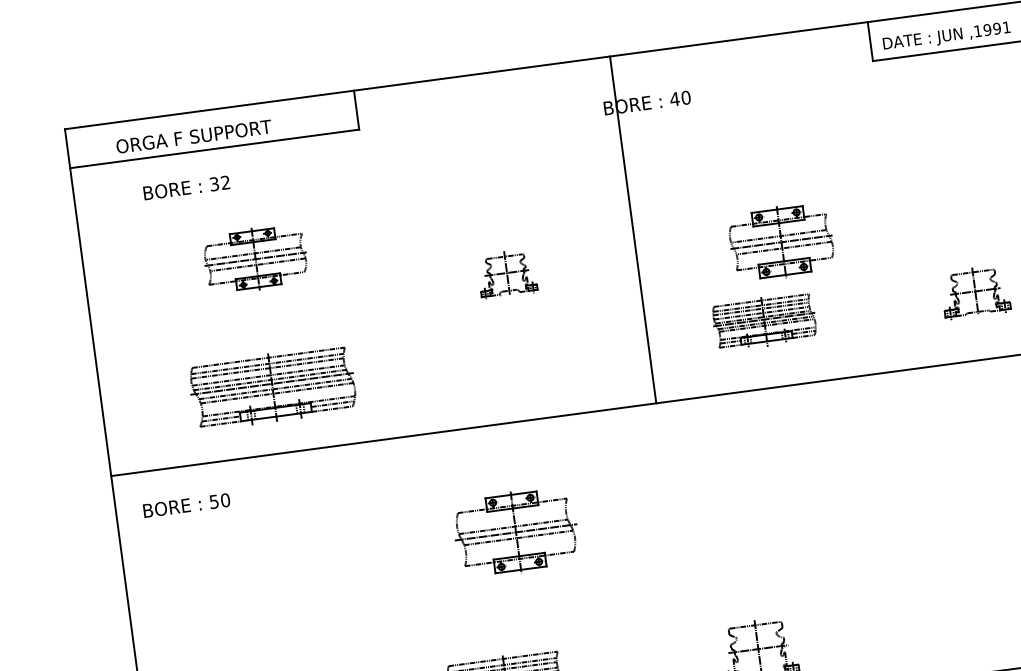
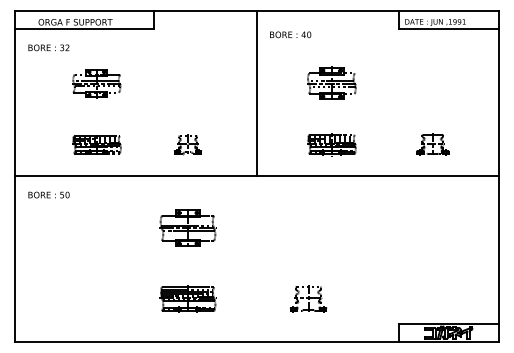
text: (185, 187) -> (48, 47), moved
line: (634, 229) -> (257, 93), moved
part: (780, 239) -> (331, 82), moved
part: (506, 274) -> (187, 144), moved
part: (271, 386) -> (96, 144), size x0.62
part: (514, 530) -> (187, 227), moved

